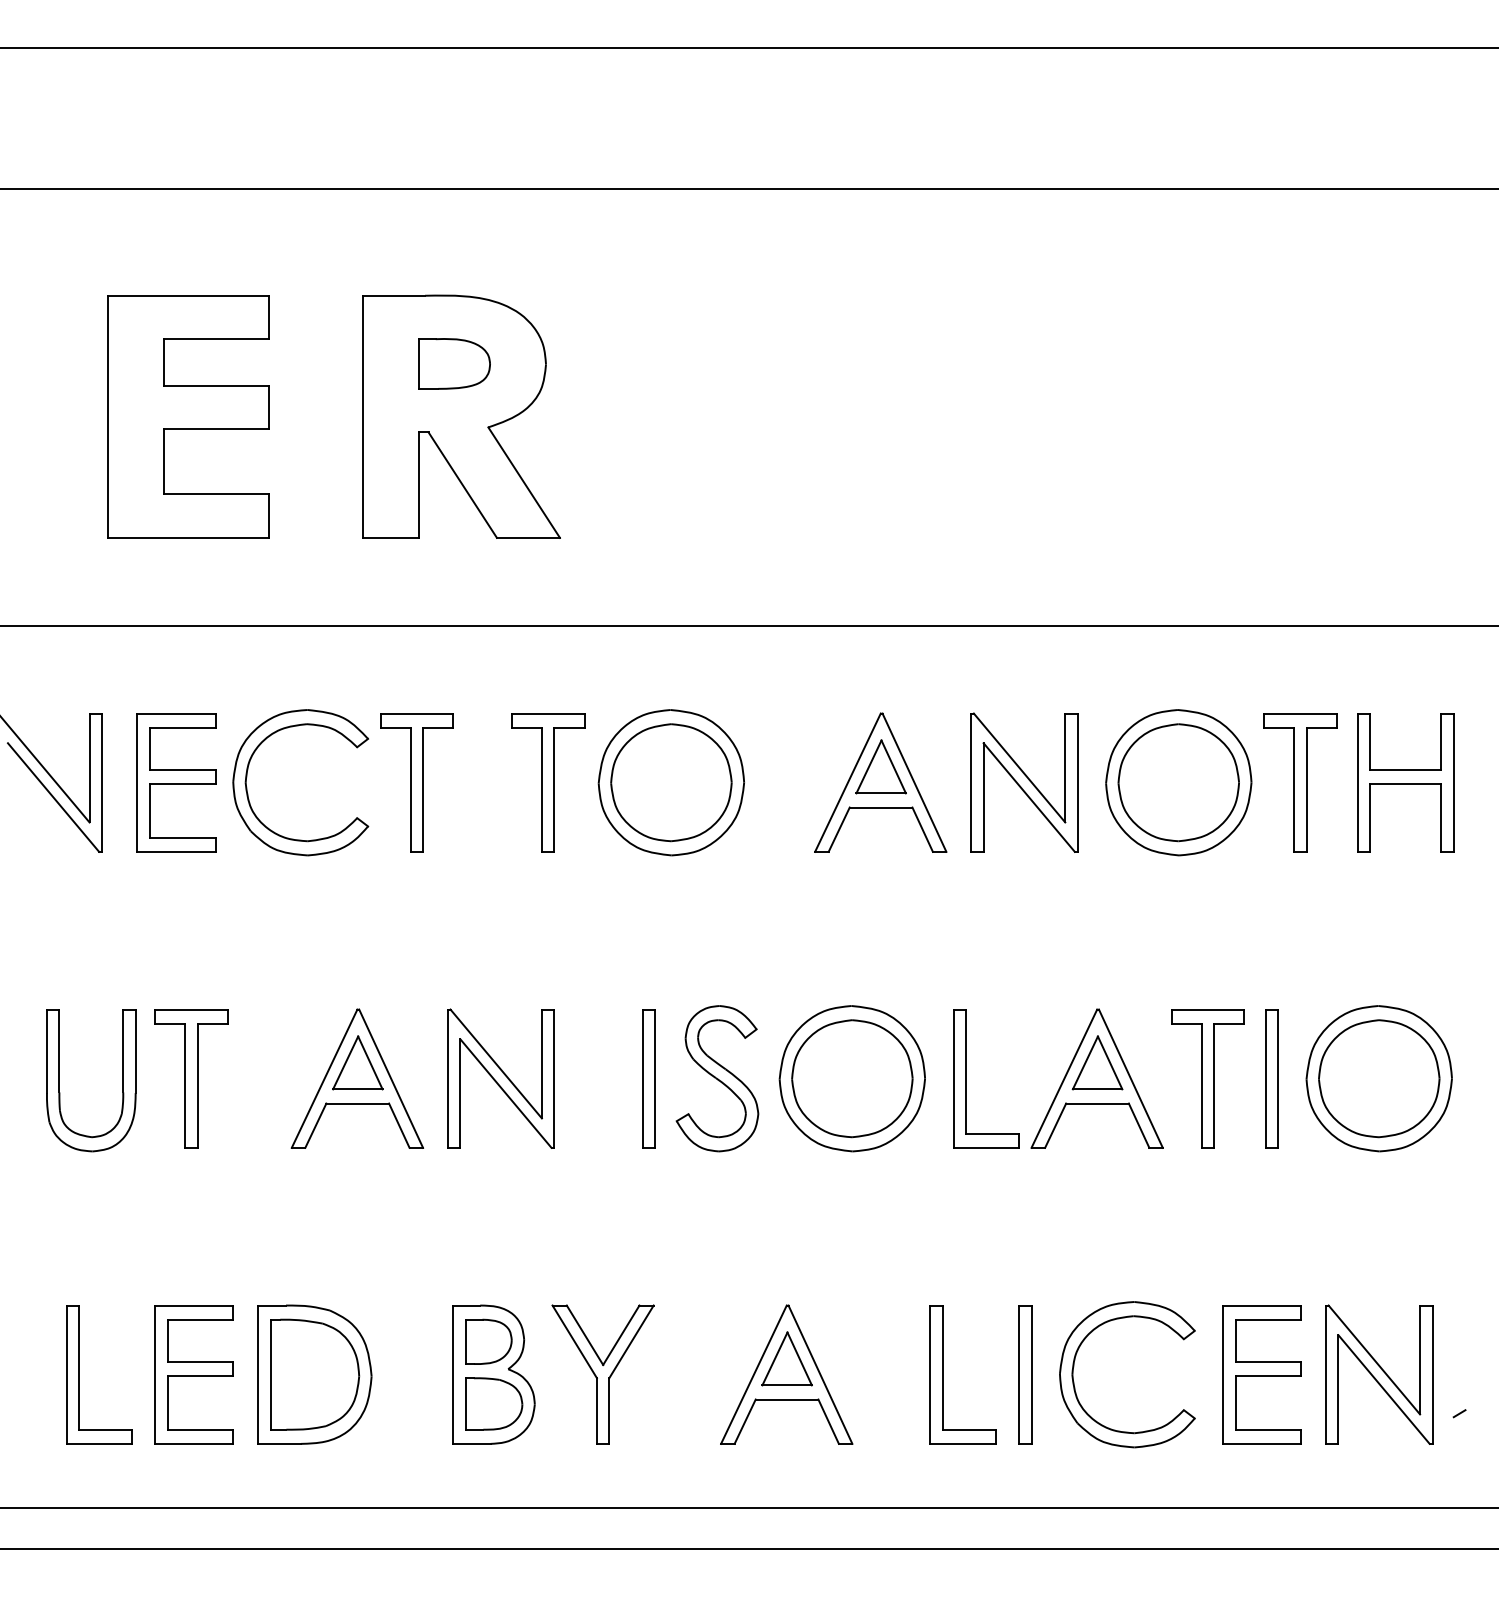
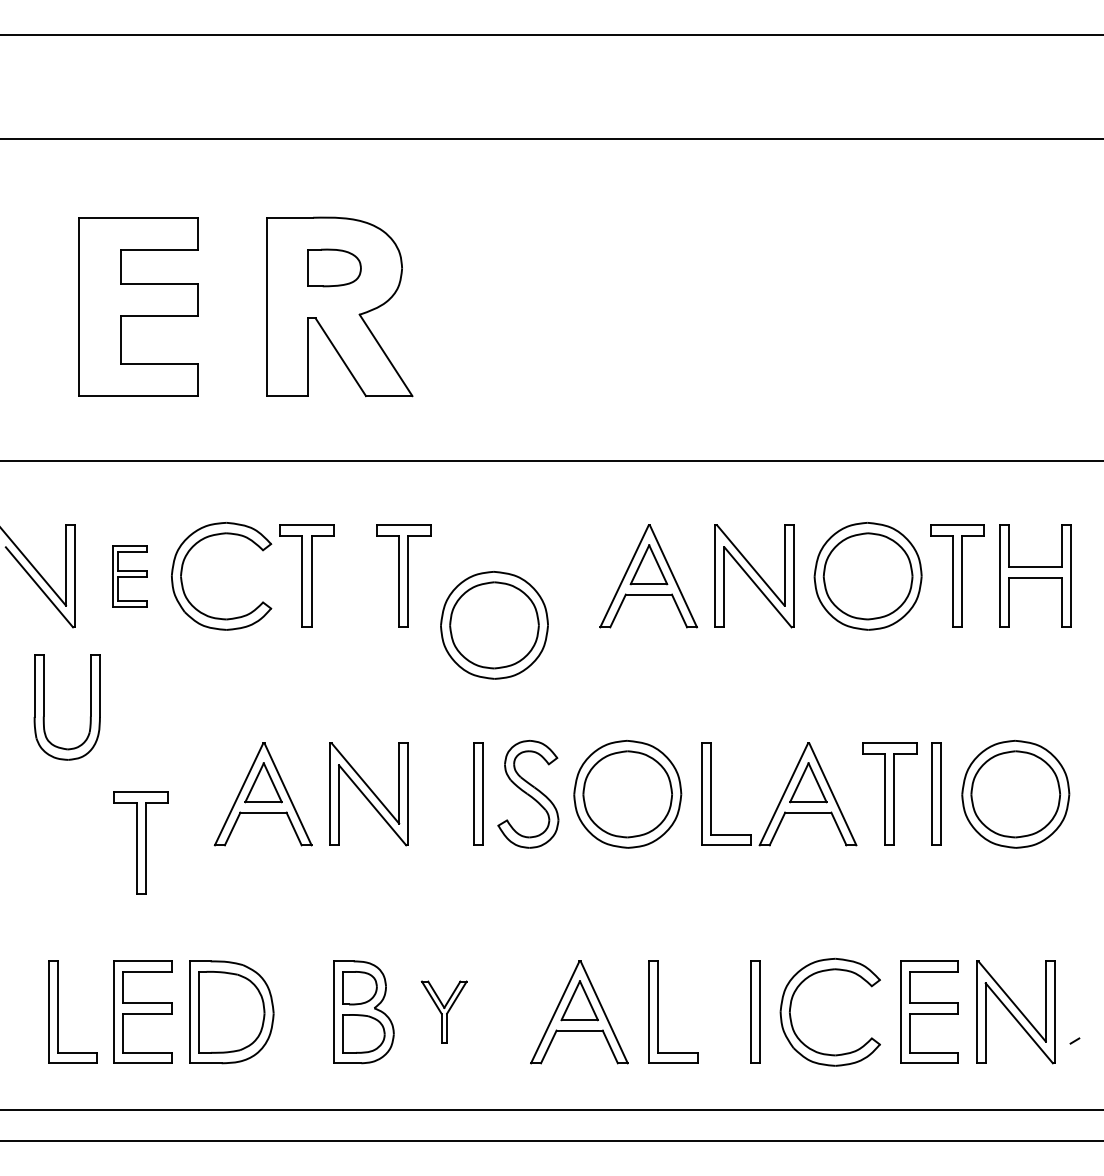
part: (175, 781) -> (129, 575), size x0.6
part: (671, 782) -> (494, 625), moved
part: (190, 1077) -> (140, 842), moved
part: (60, 1080) -> (44, 707), moved
part: (603, 1373) -> (444, 1011), size x0.6
part: (943, 1373) -> (658, 1011), moved

